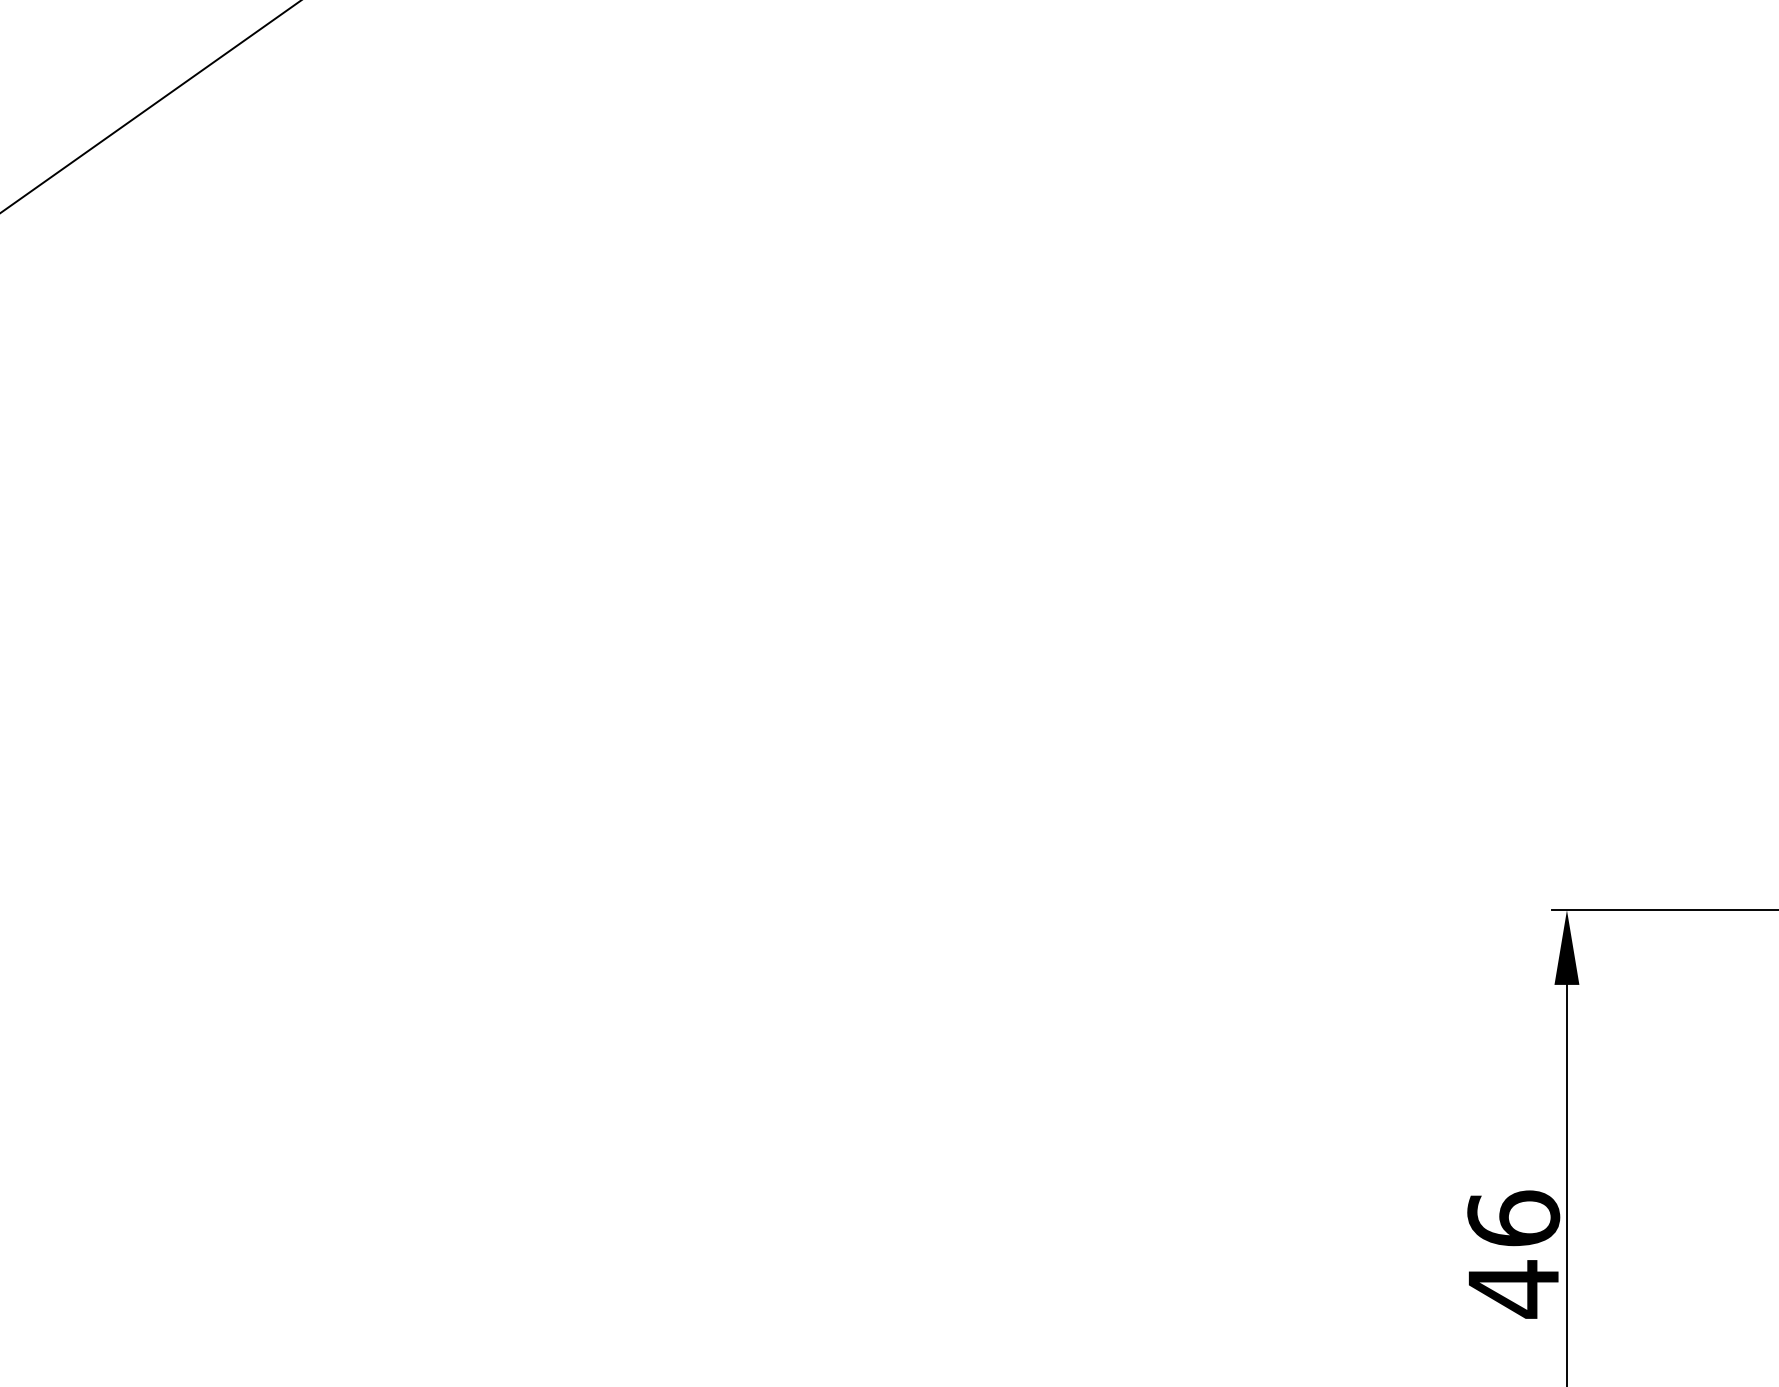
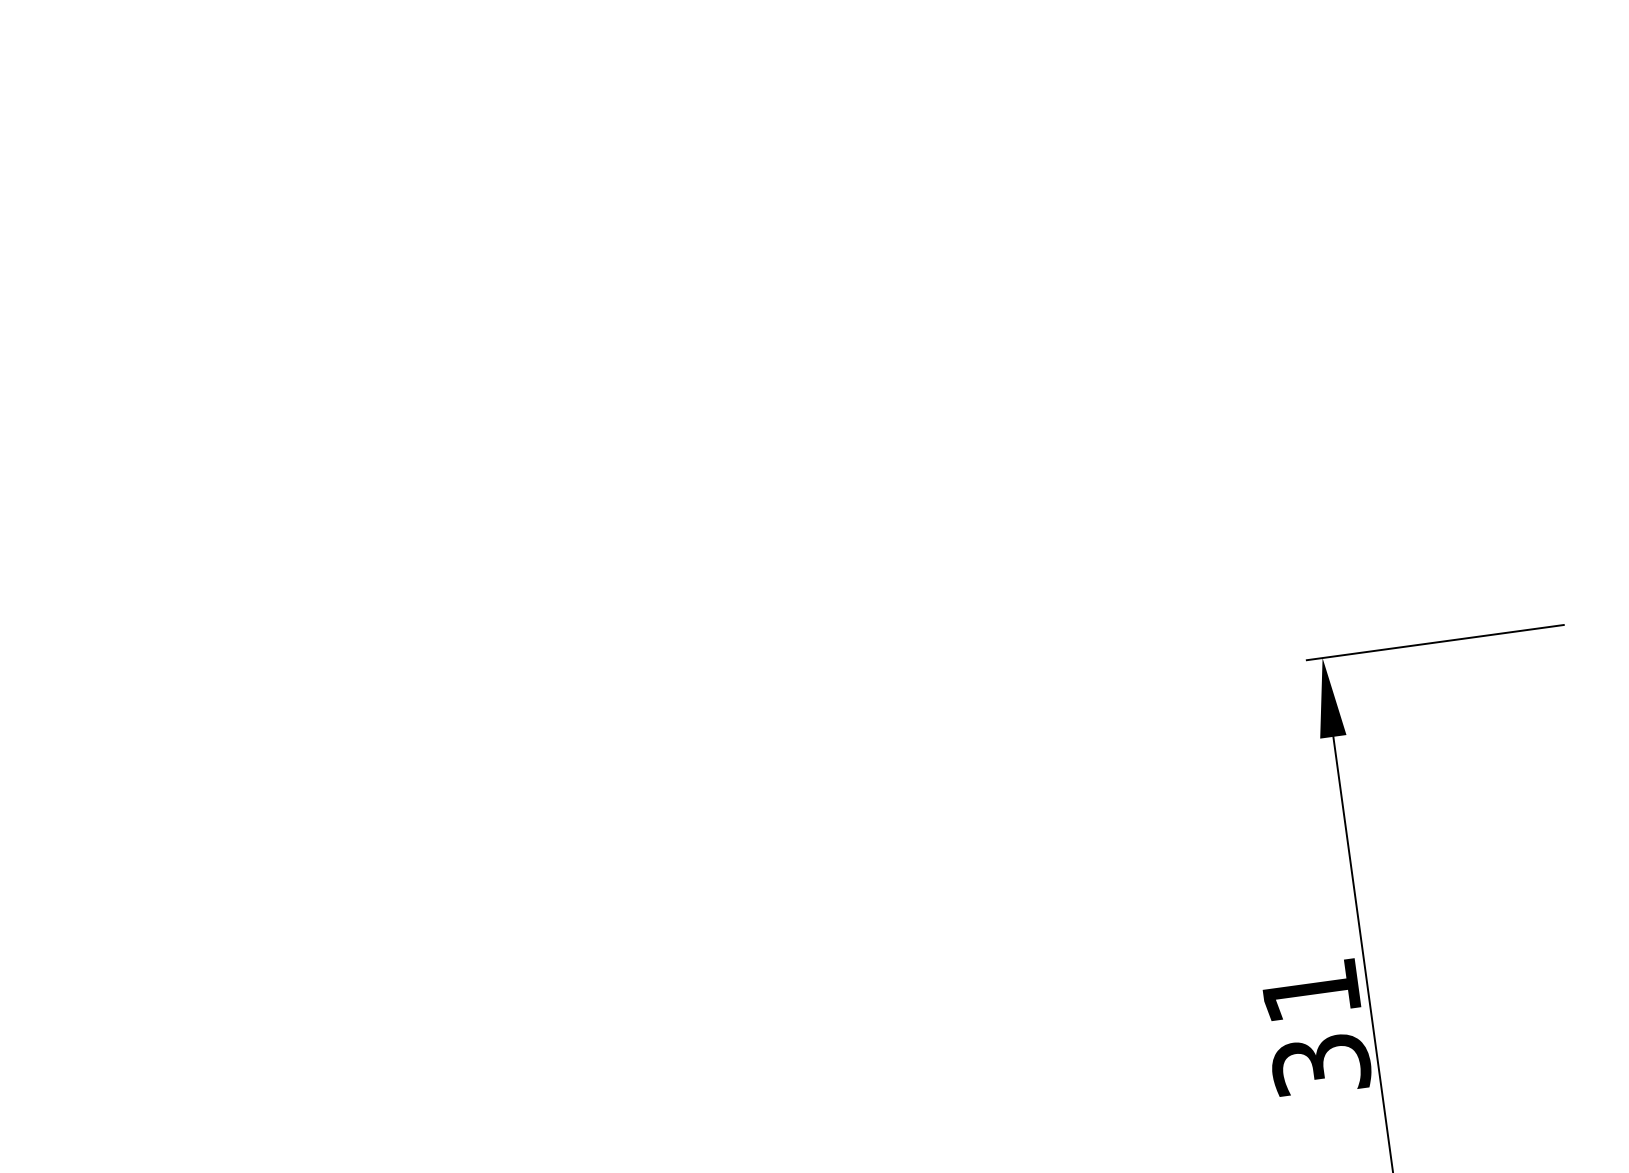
text: (1513, 1254) -> (1315, 1028), 46 -> 31

